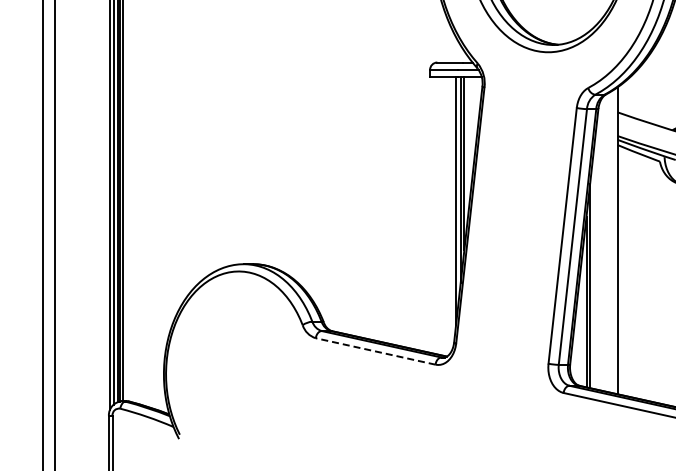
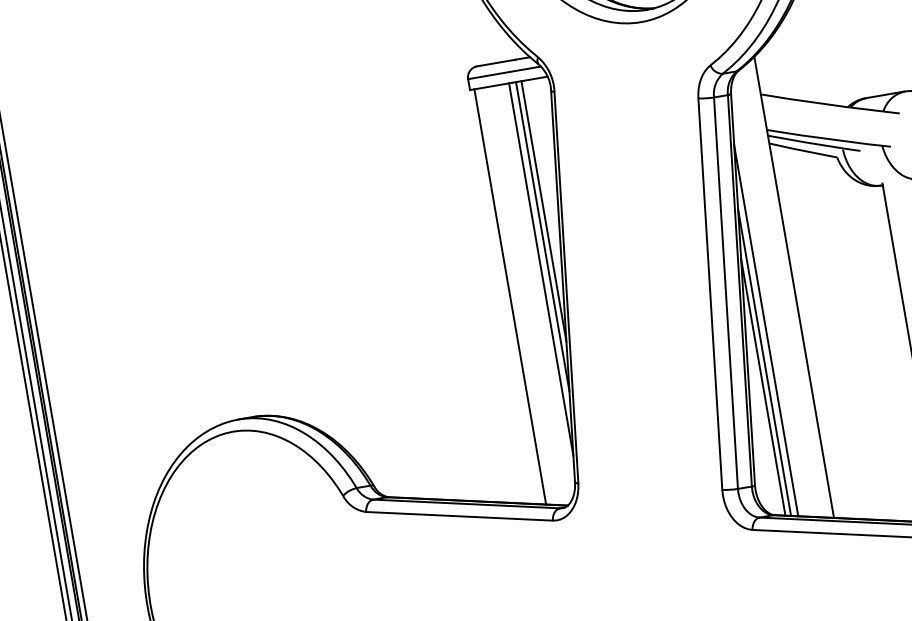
line: (433, 215) -> (511, 297), added
line: (594, 265) -> (765, 330), added
line: (375, 351) -> (459, 516), dashed -> solid

